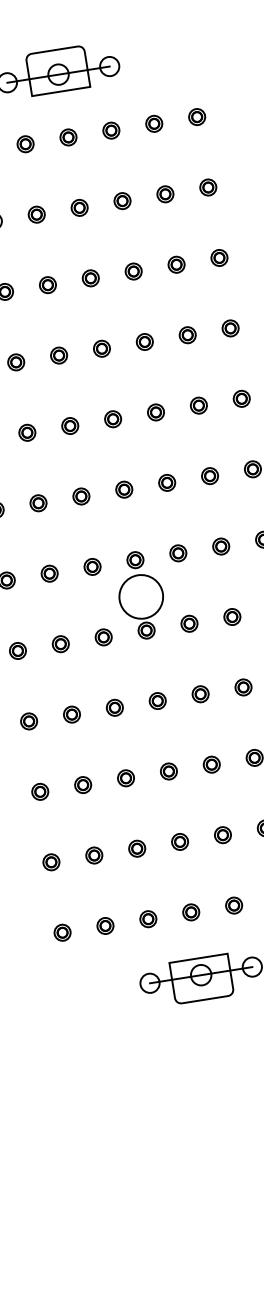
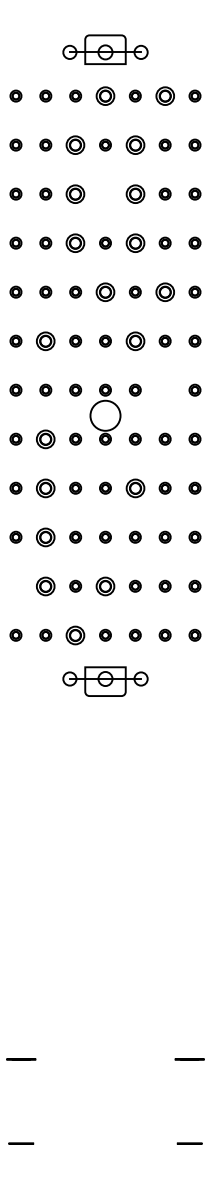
part: (153, 123) -> (164, 95), size x1.6
part: (68, 136) -> (105, 95), size x1.6
part: (121, 200) -> (134, 144), size x1.6
part: (36, 213) -> (75, 144), size x1.6
part: (132, 270) -> (134, 193), size x1.6
part: (90, 277) -> (105, 193), removed
part: (47, 284) -> (75, 193), size x1.6
part: (143, 341) -> (134, 242), size x1.6
part: (58, 354) -> (75, 242), size x1.6
part: (197, 404) -> (164, 291), size x1.6
part: (112, 418) -> (105, 291), size x1.6
part: (165, 482) -> (134, 340), size x1.6
part: (37, 502) -> (45, 340), size x1.6
part: (220, 545) -> (164, 389), removed
part: (60, 643) -> (45, 438), size x1.6
part: (199, 693) -> (134, 487), size x1.6
part: (71, 713) -> (45, 487), size x1.6
part: (82, 784) -> (45, 536), size x1.6
part: (179, 840) -> (105, 585), size x1.6
part: (93, 854) -> (45, 585), size x1.6
part: (50, 861) -> (15, 585), removed
part: (147, 918) -> (75, 634), size x1.6

